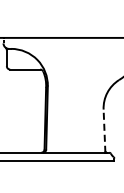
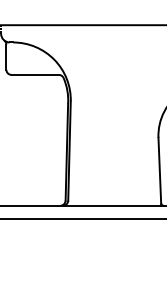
line: (104, 131) -> (159, 172), dashed -> solid

